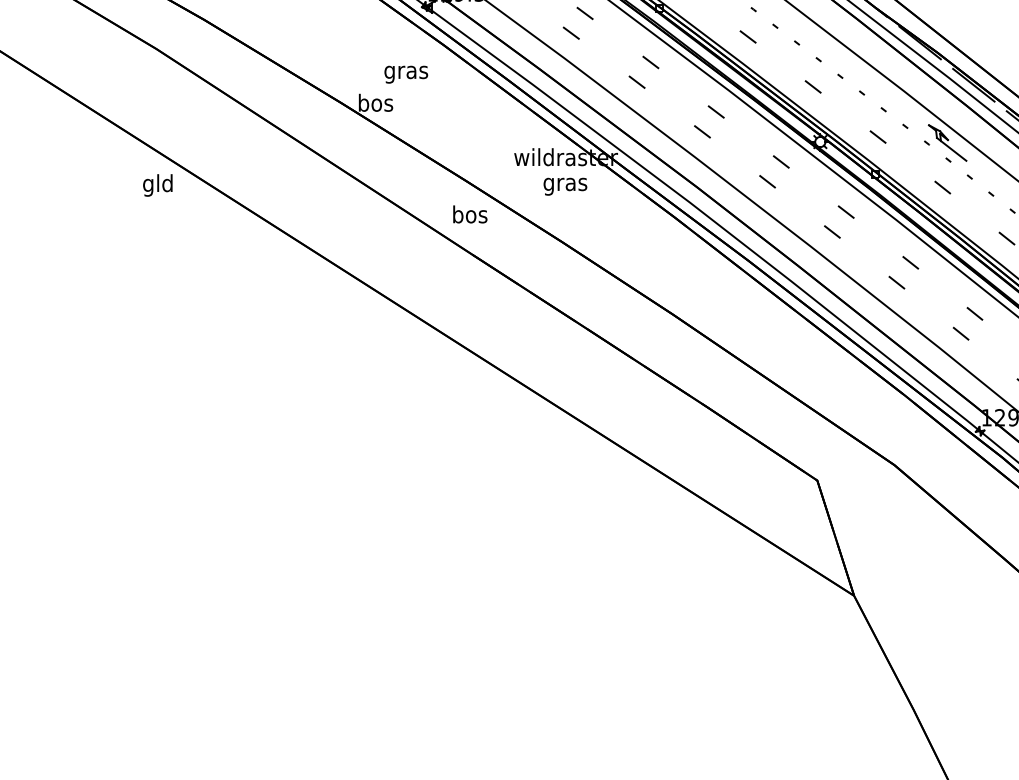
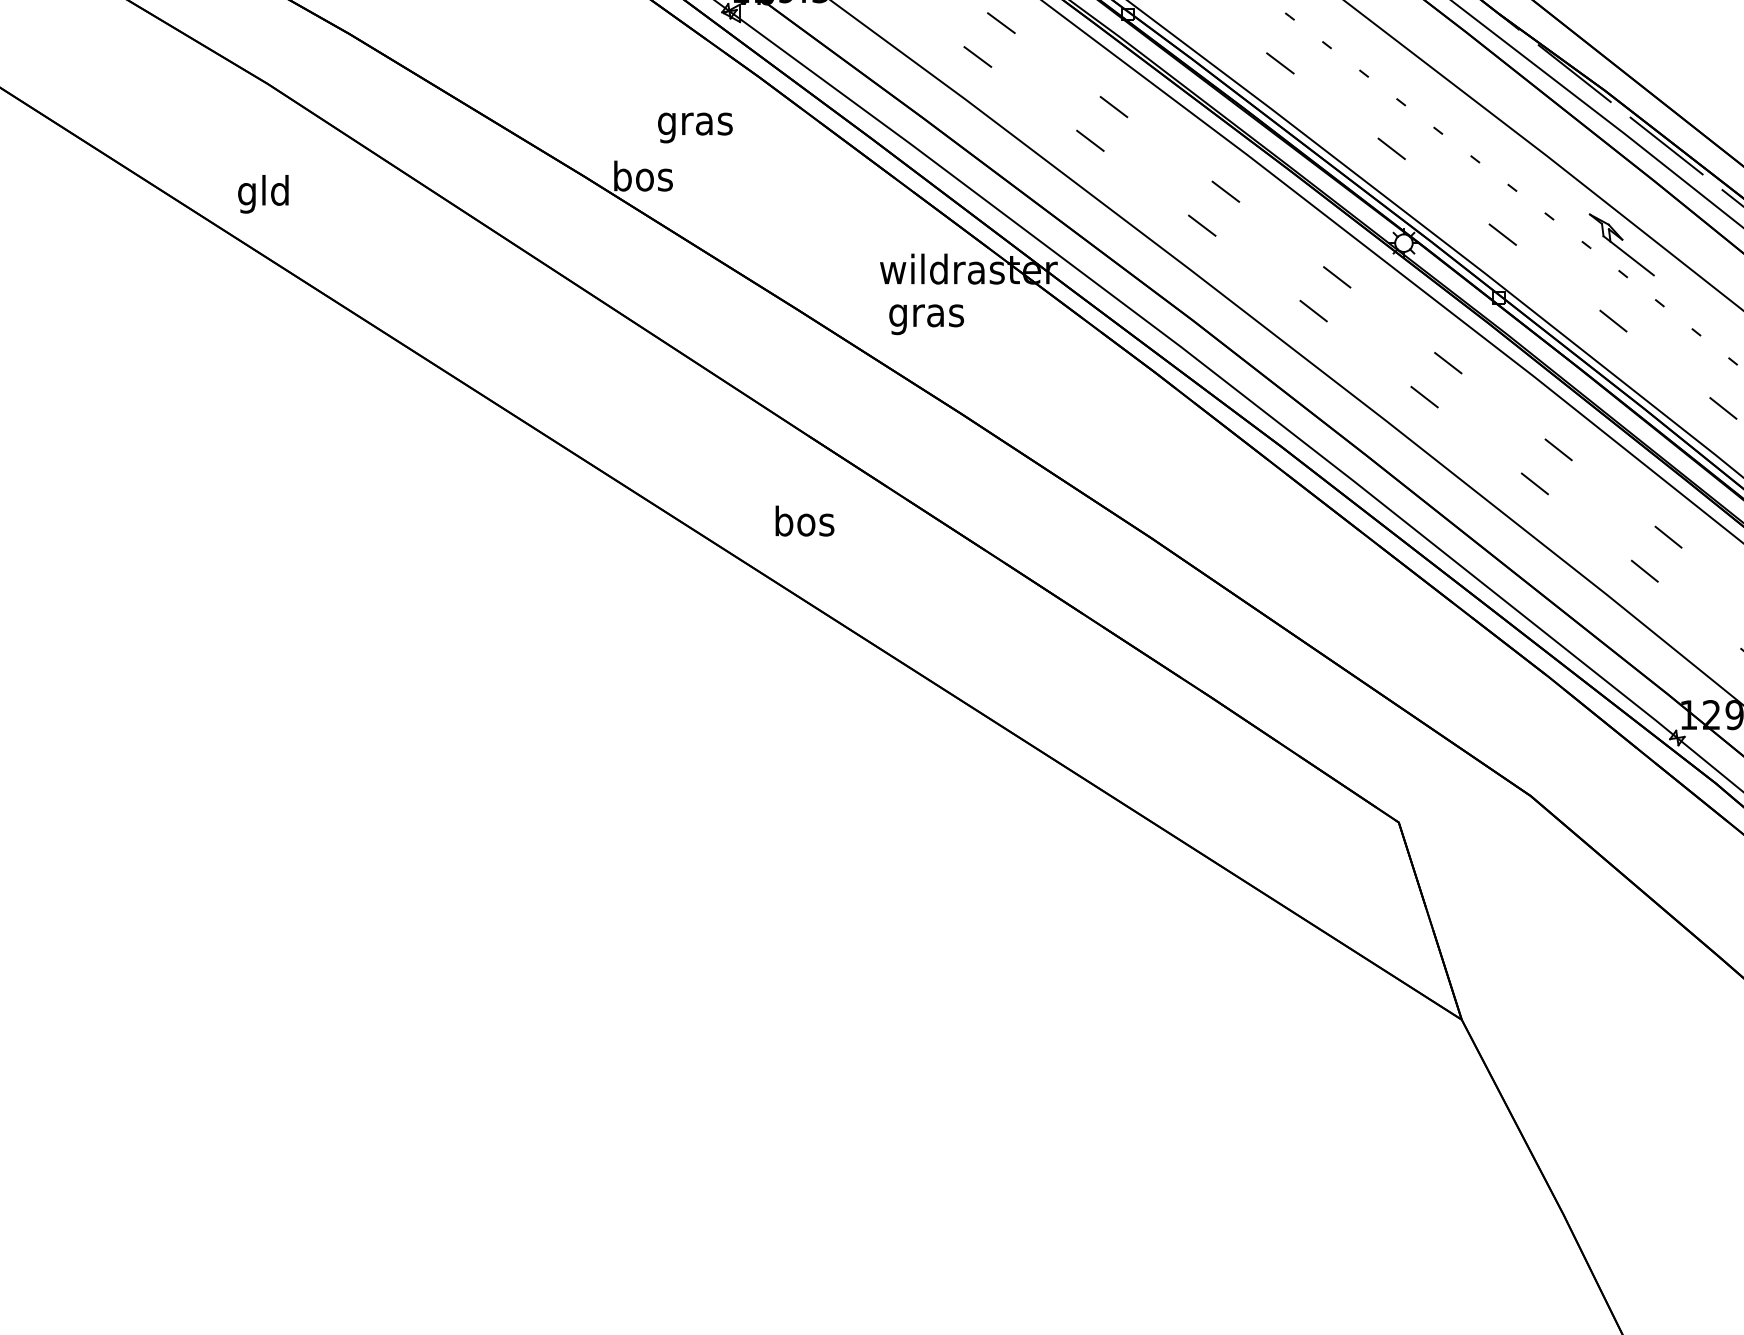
text: (157, 185) -> (262, 194), moved
text: (565, 186) -> (926, 319), moved
text: (470, 214) -> (805, 521), moved

